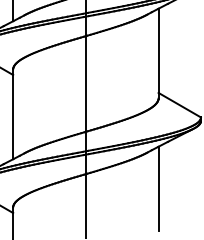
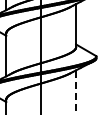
line: (159, 188) -> (76, 90), solid -> dashed

